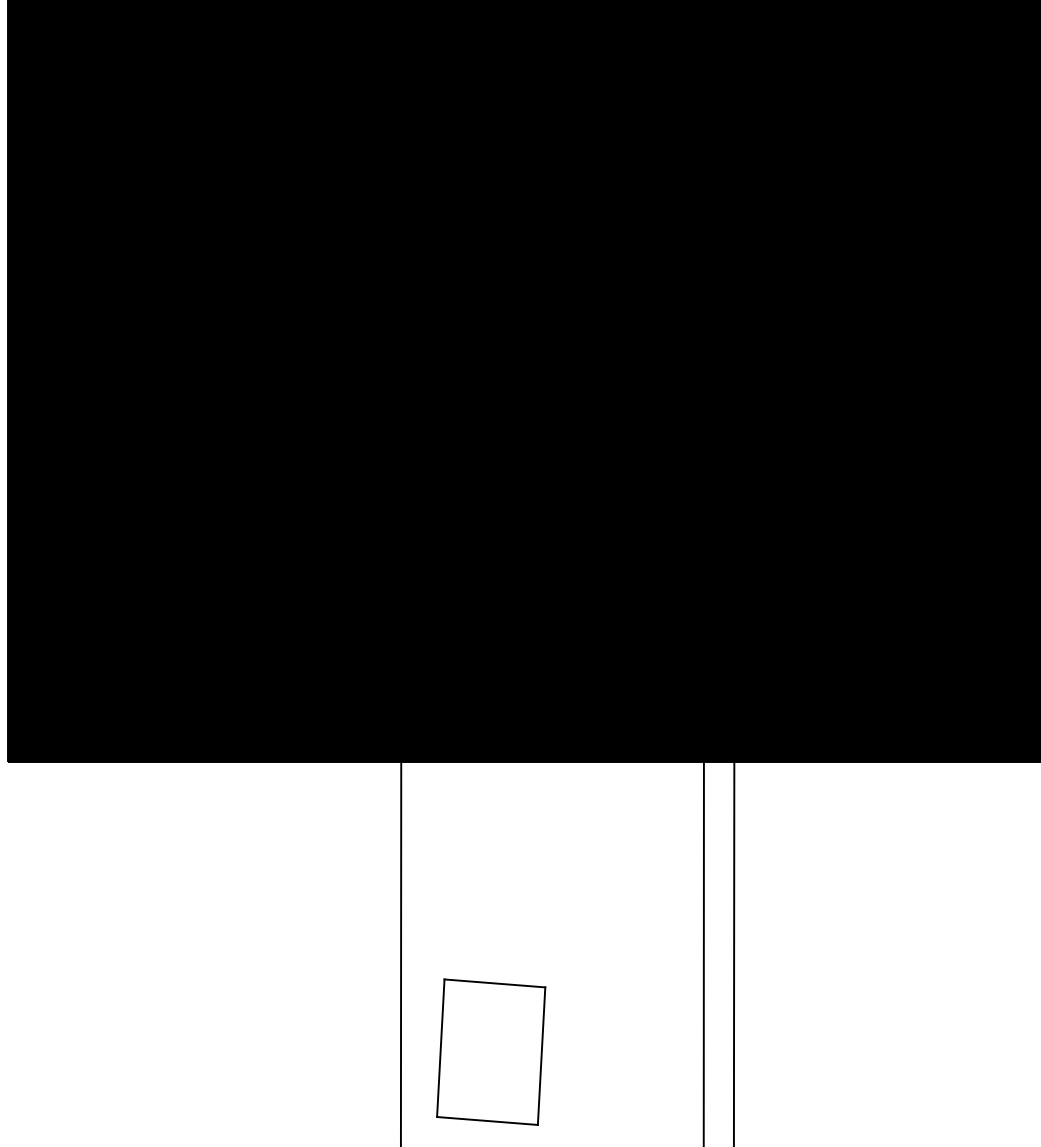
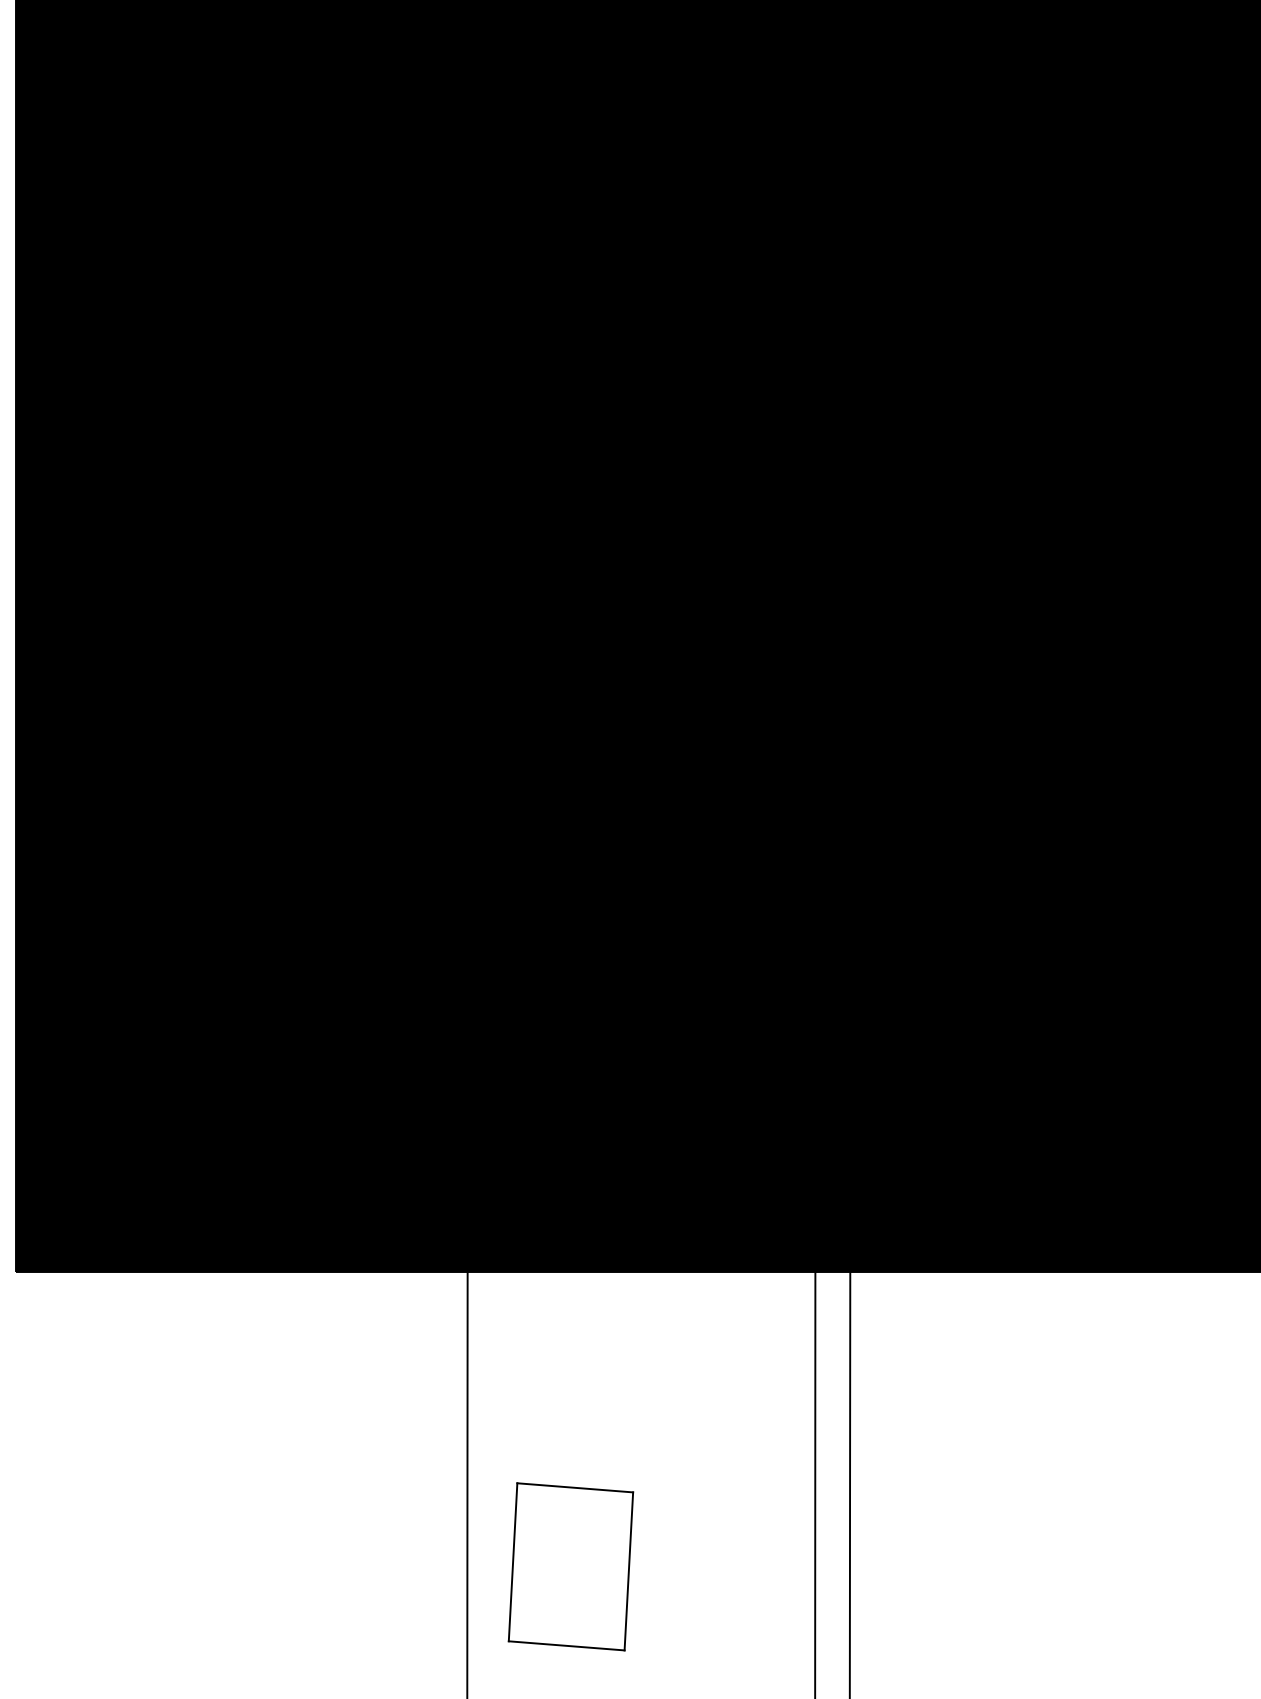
part: (490, 1051) -> (570, 1566), moved

